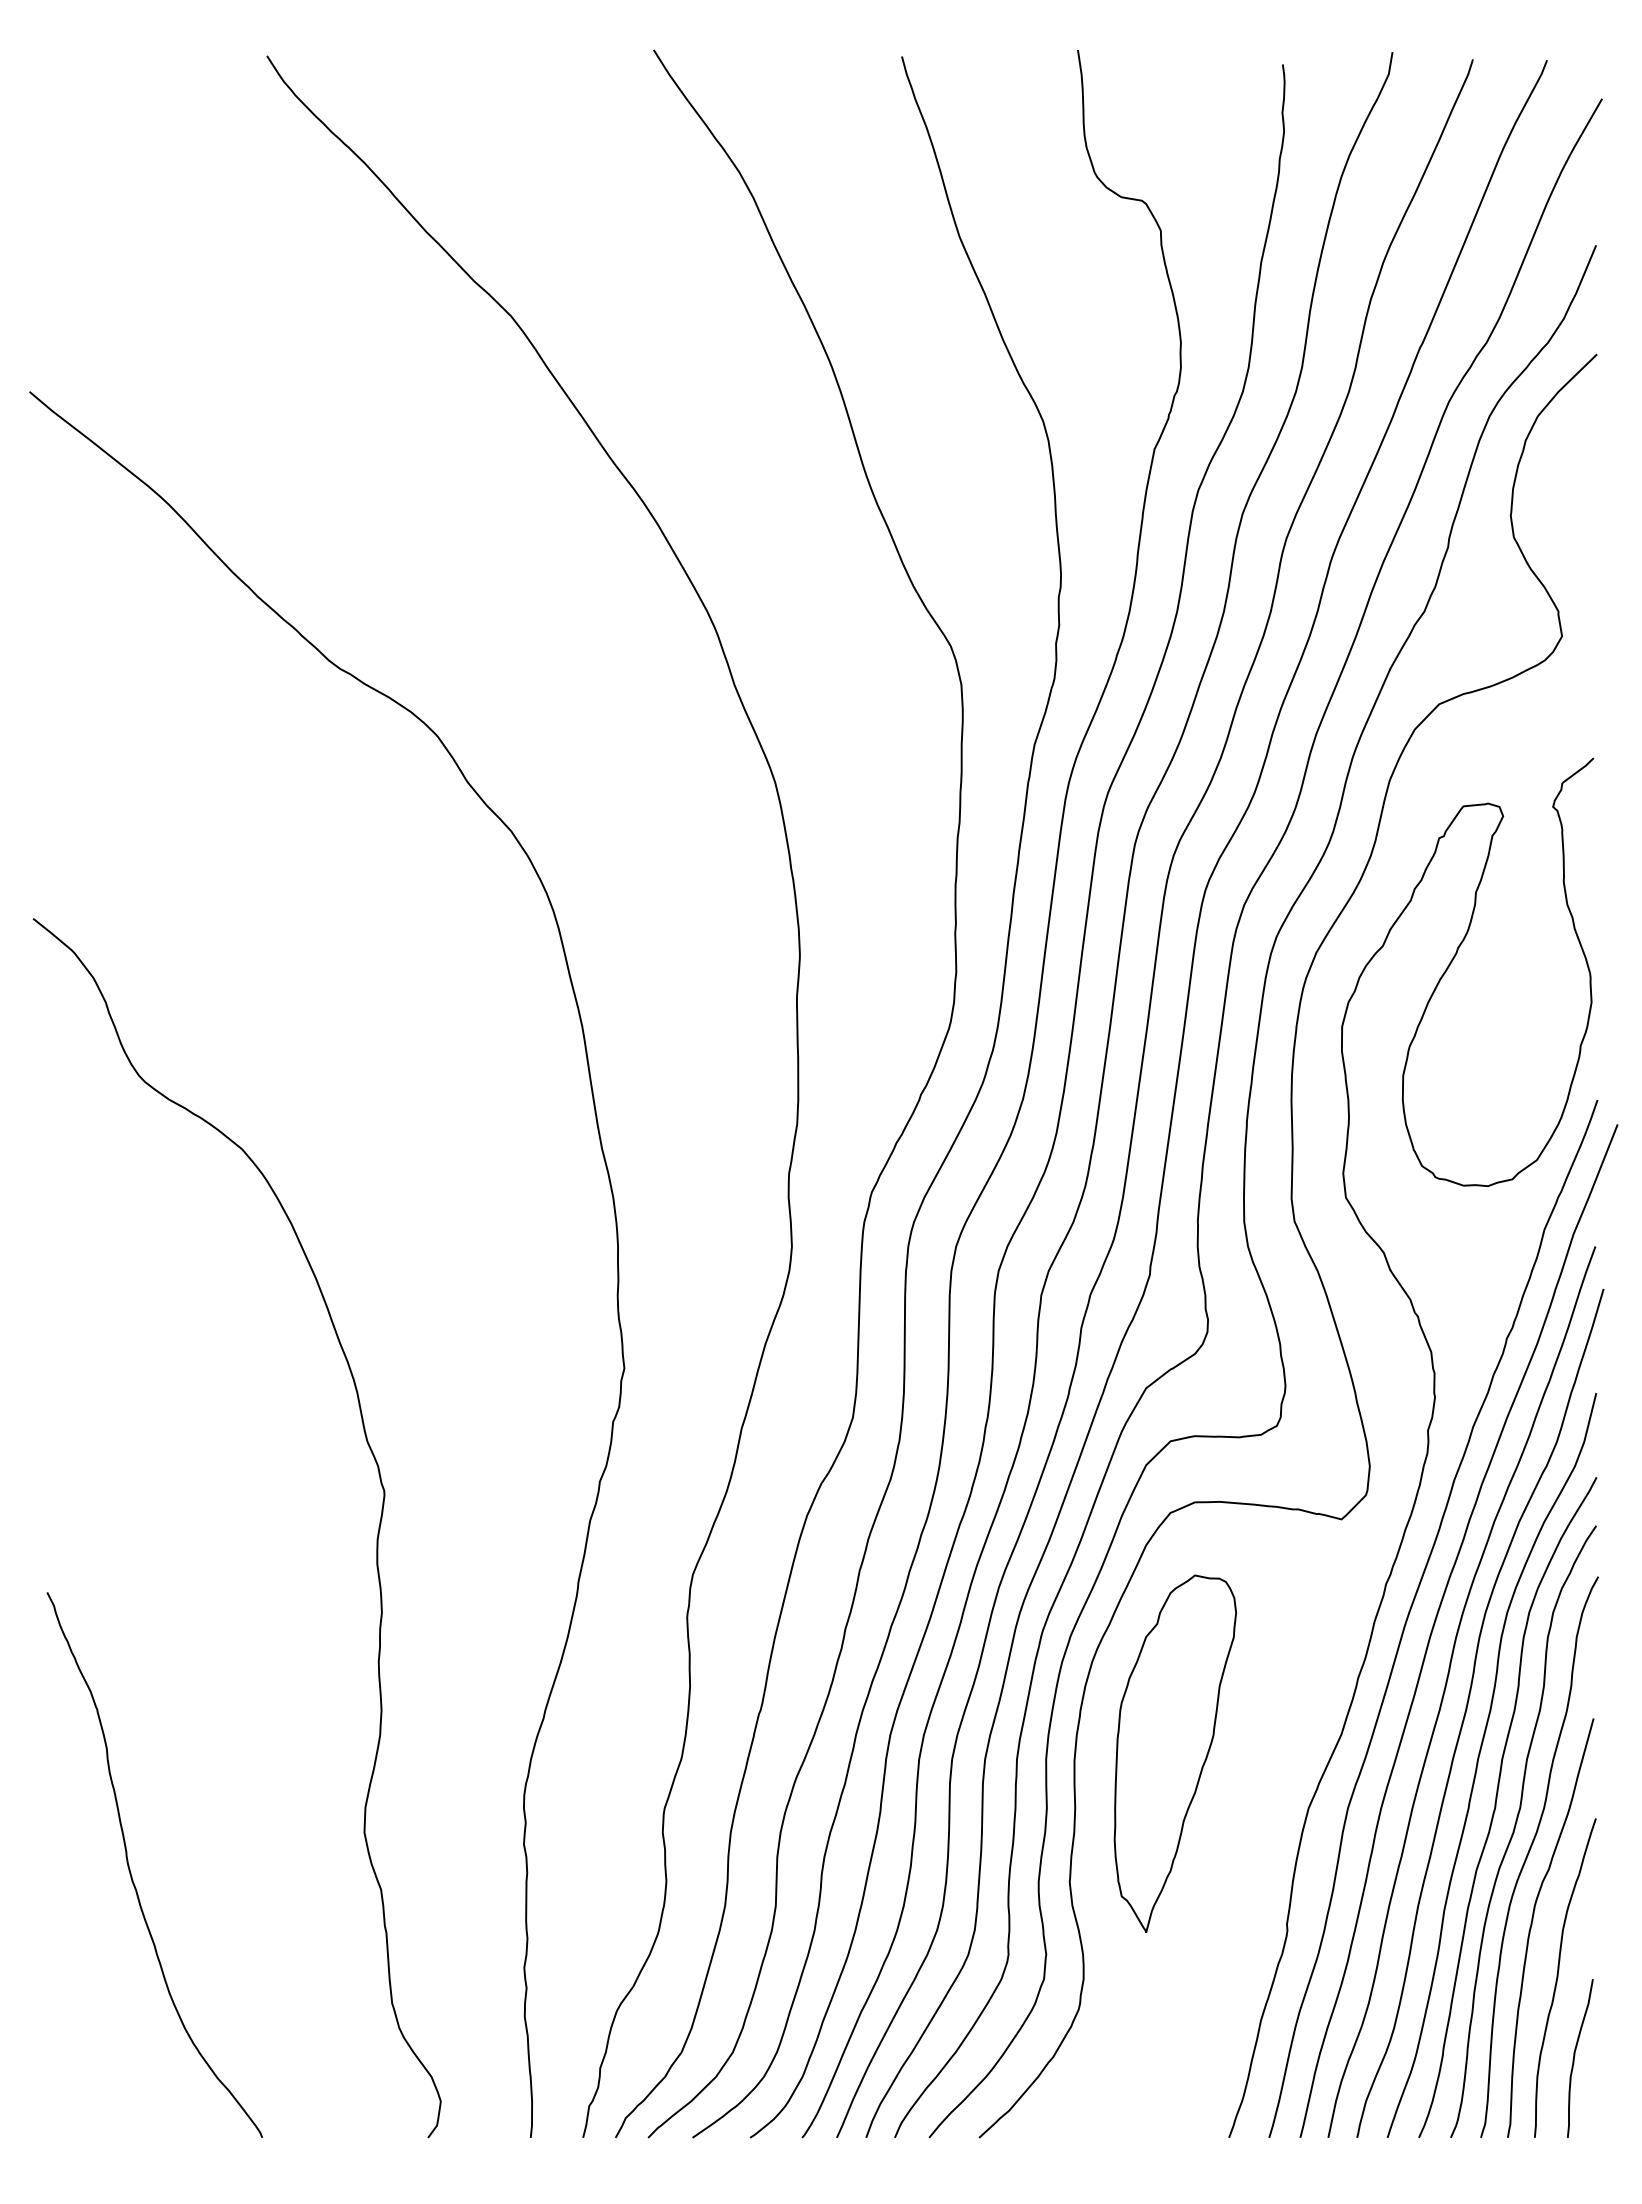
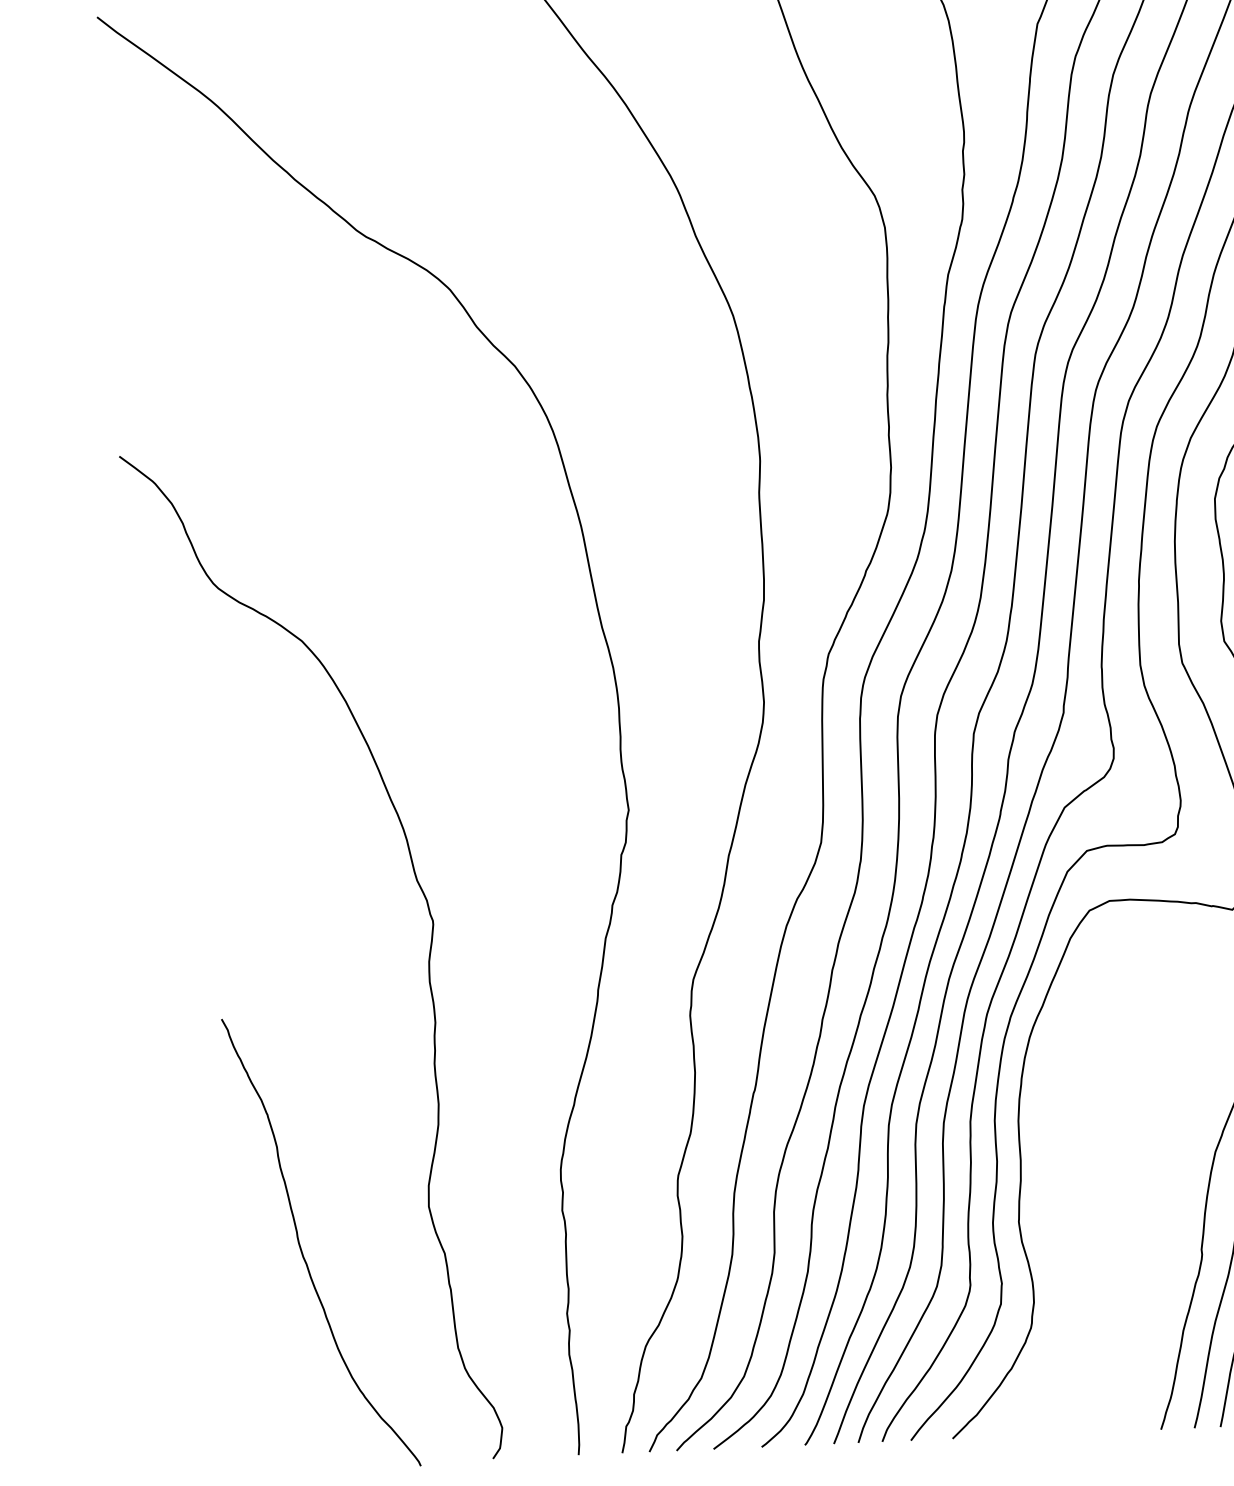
part: (1174, 1753) -> (1101, 1111), removed
curve: (130, 1868) -> (301, 1246), moved

